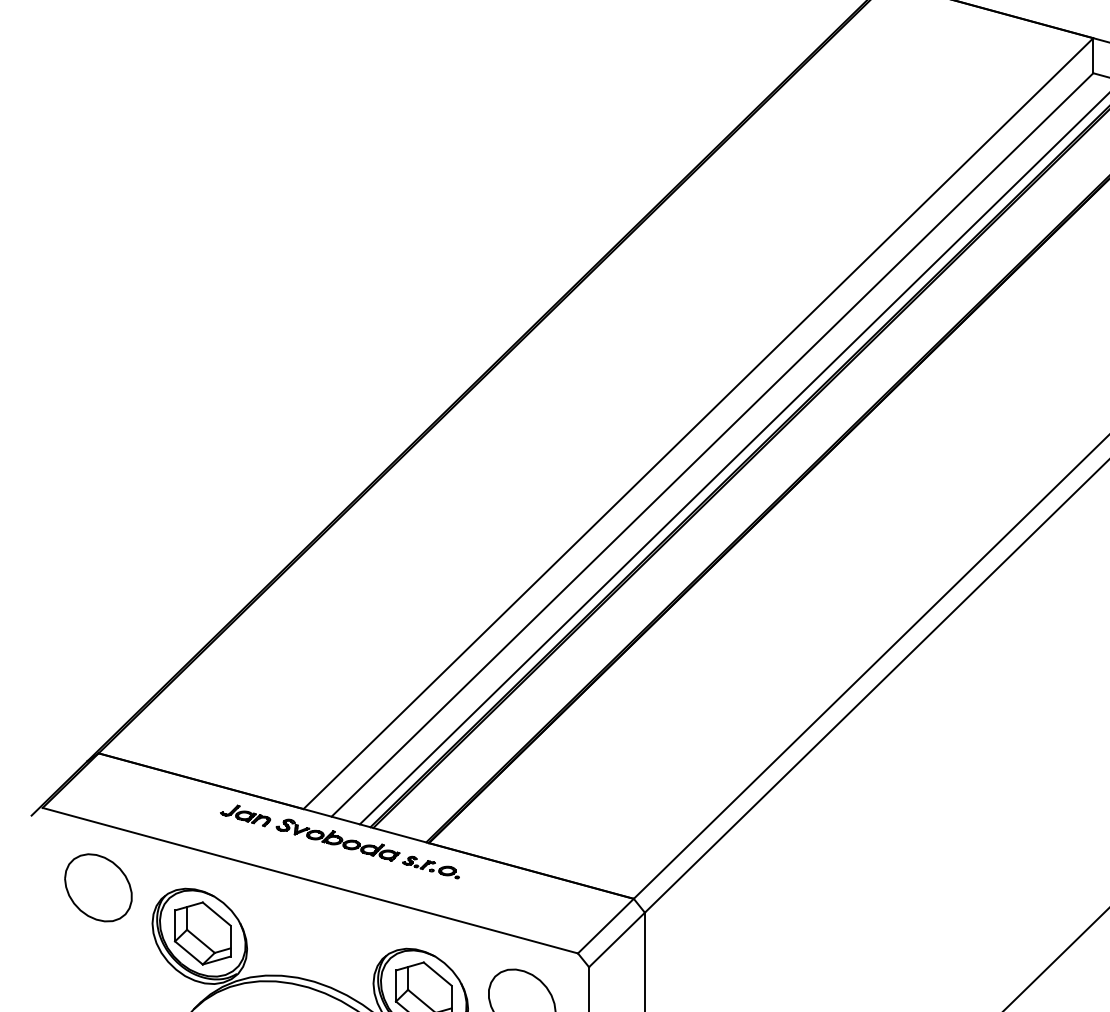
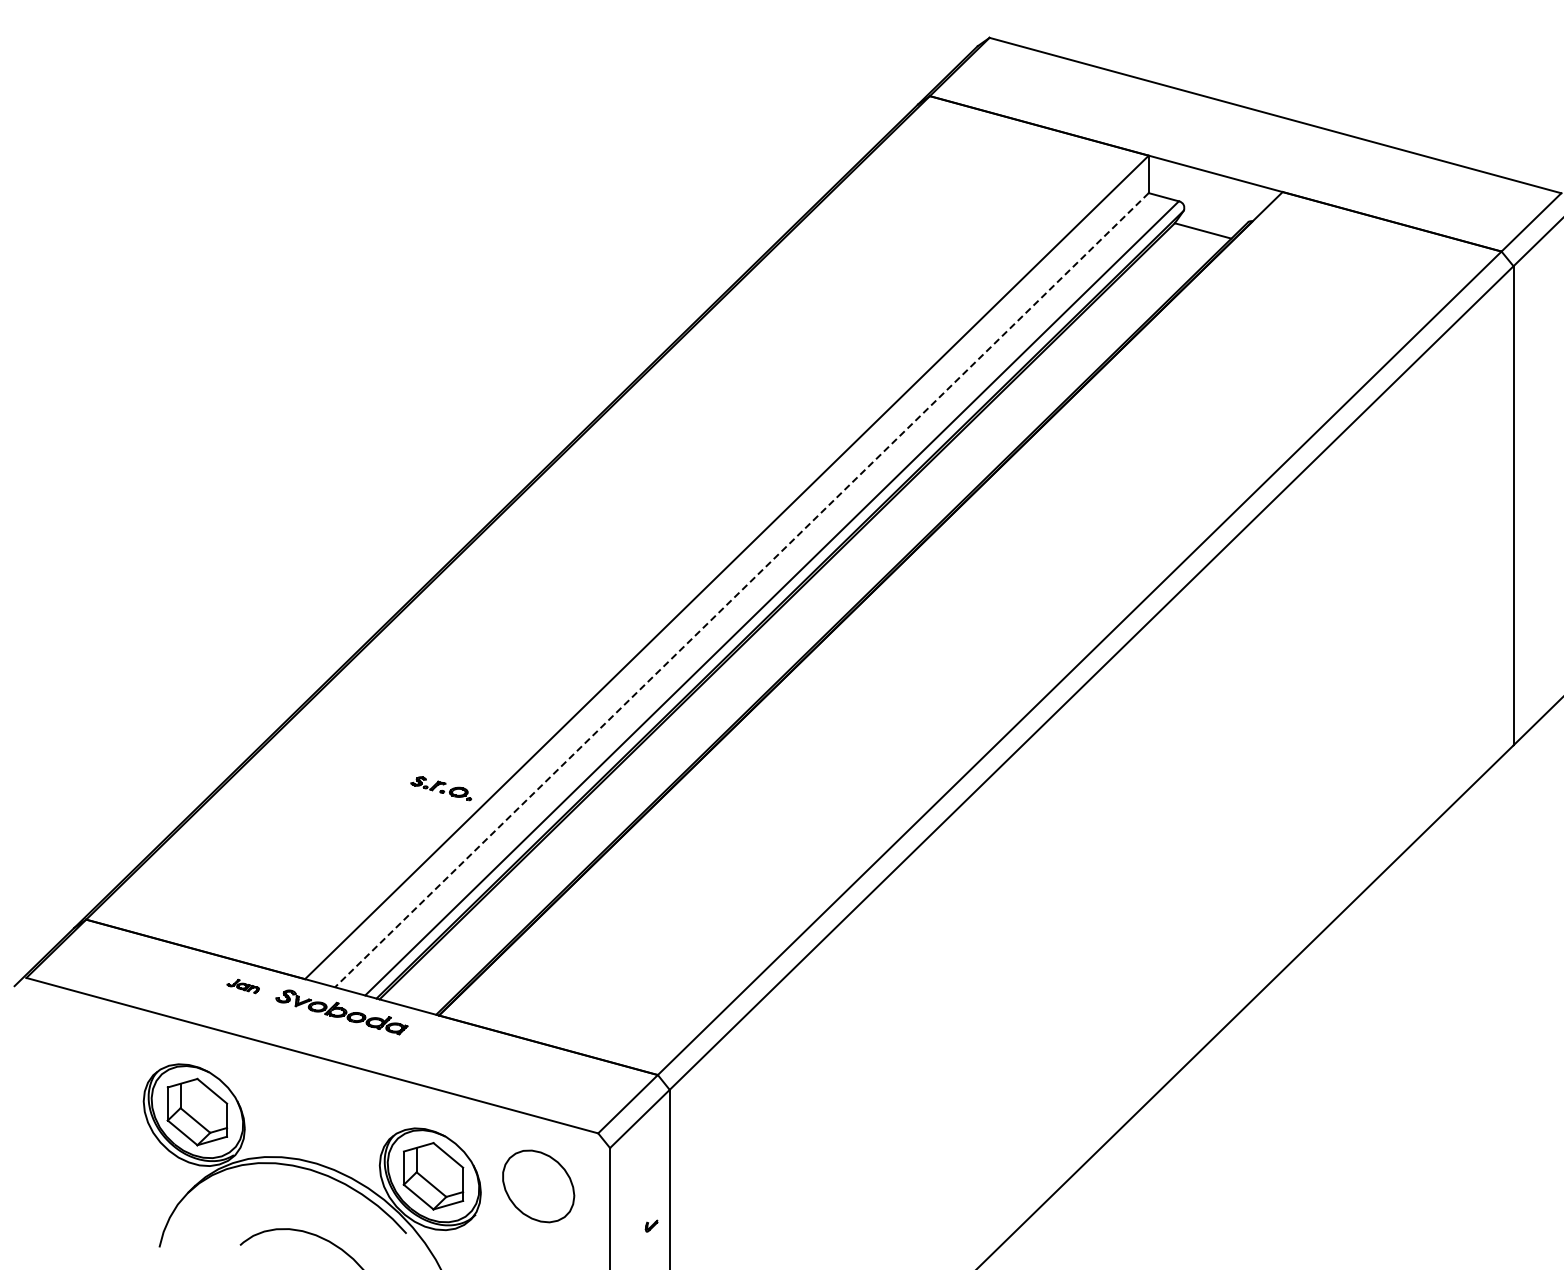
line: (712, 445) -> (741, 590), solid -> dashed
part: (245, 815) -> (243, 986), size x0.6
part: (431, 867) -> (441, 788), moved
part: (98, 887) -> (85, 1062), removed

